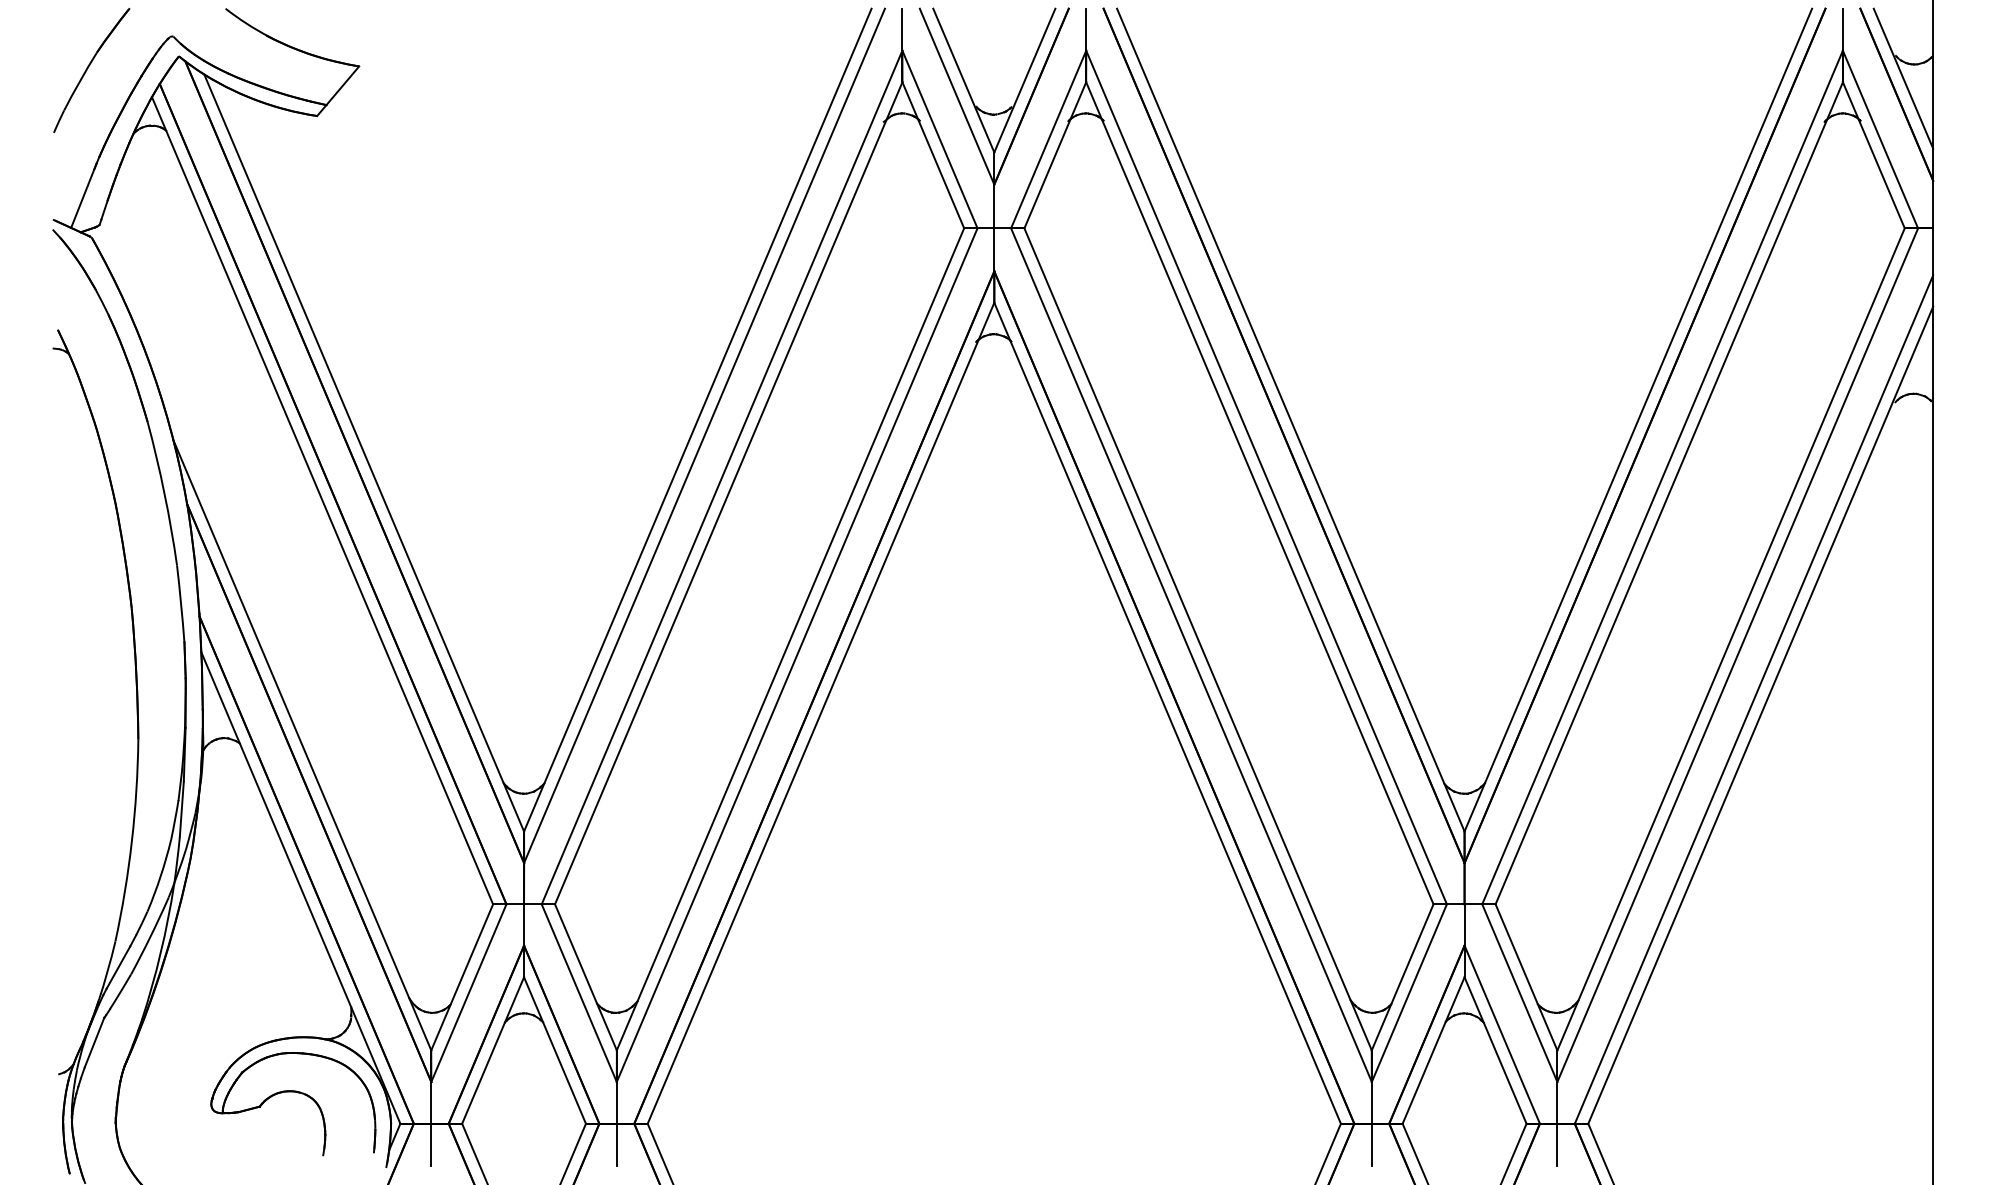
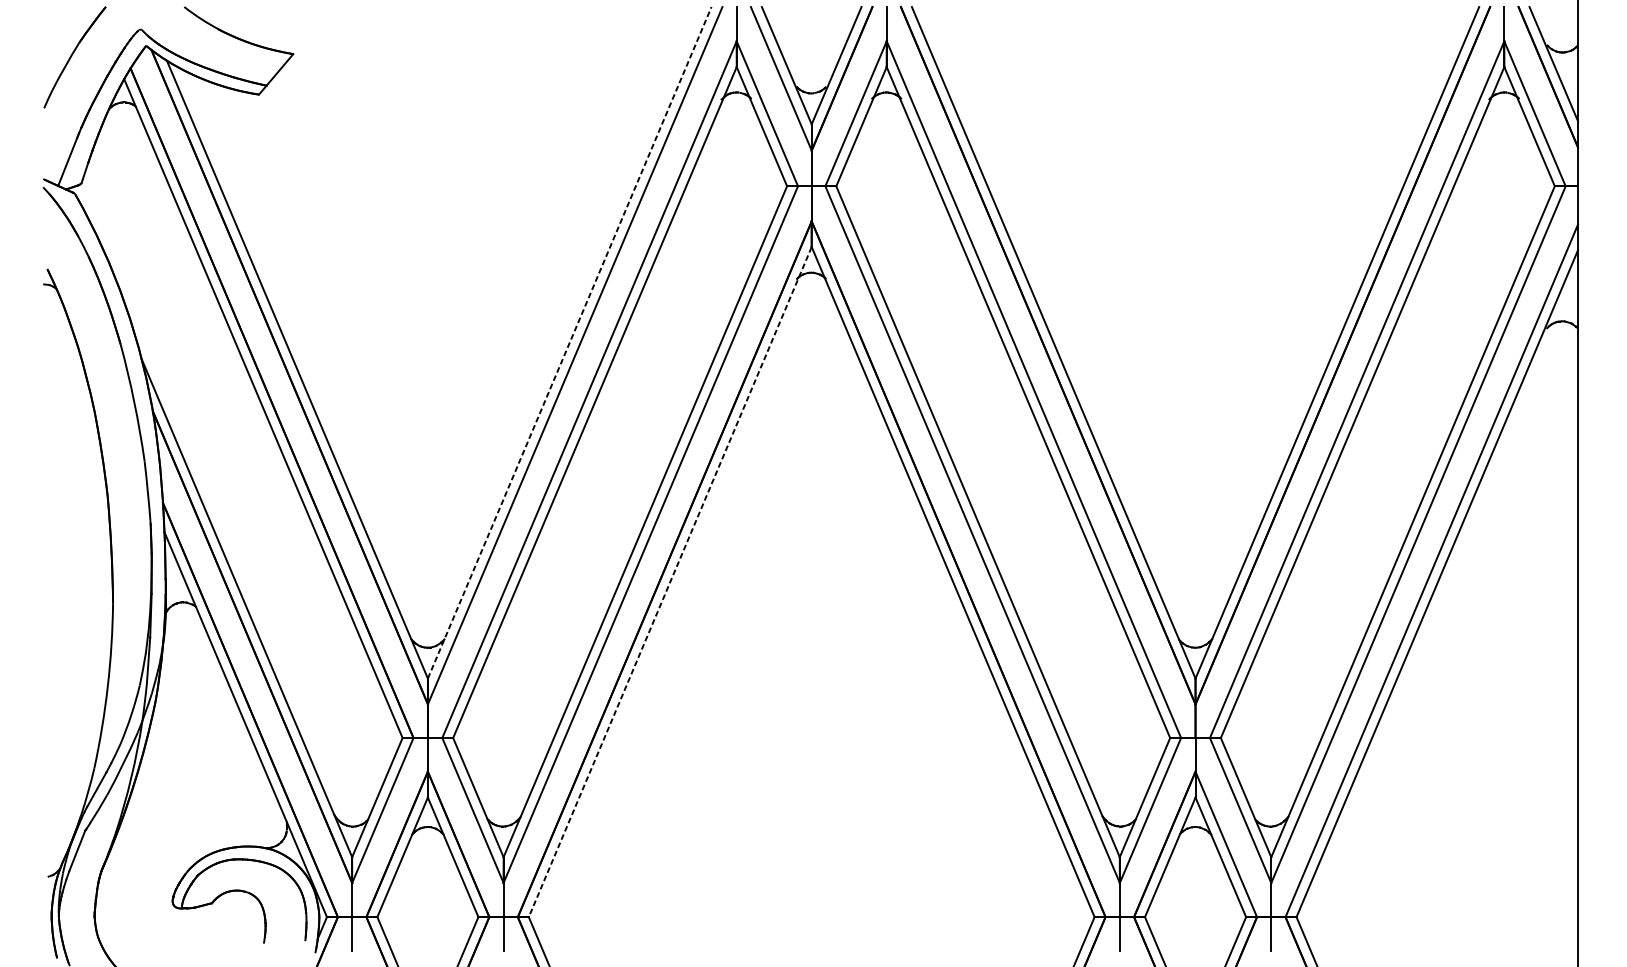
line: (697, 420) -> (569, 343), solid -> dashed
line: (820, 713) -> (669, 582), solid -> dashed

